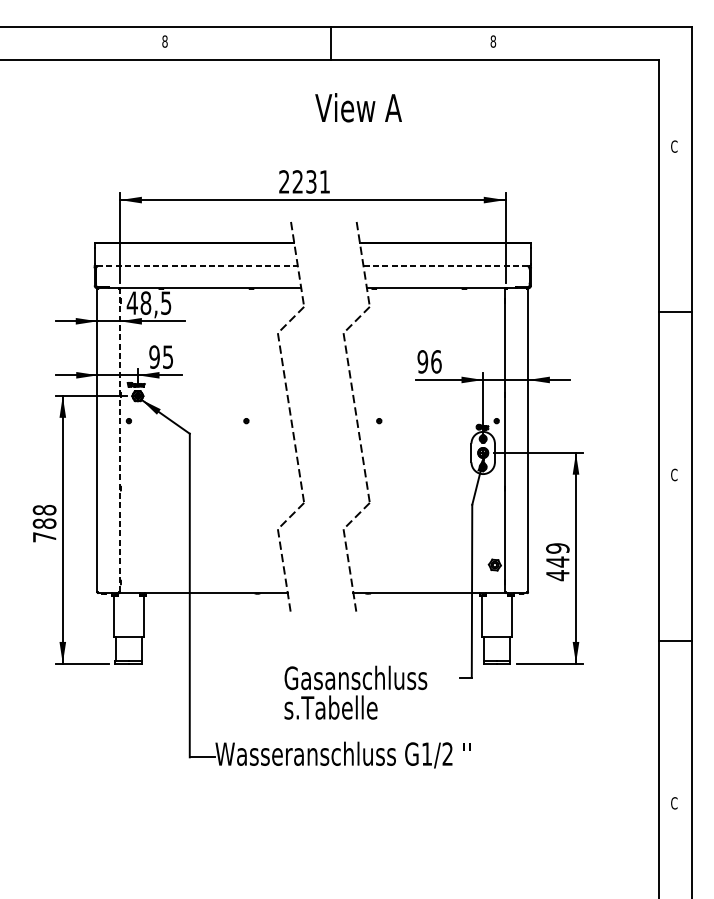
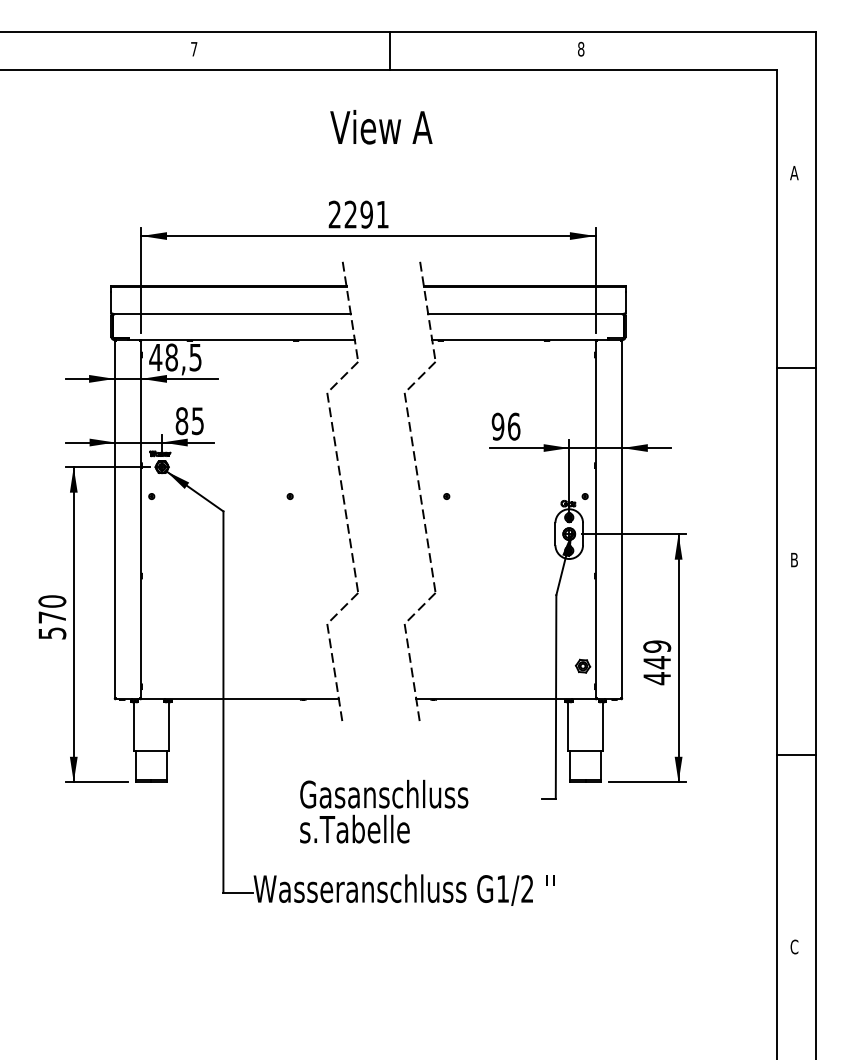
text: (165, 40) -> (194, 48), 8 -> 7
text: (358, 107) -> (381, 127), moved
text: (674, 146) -> (794, 172), C -> A
text: (311, 181) -> (366, 214), 2231 -> 2291
line: (197, 266) -> (232, 314), dashed -> solid
line: (446, 266) -> (526, 314), dashed -> solid
text: (154, 357) -> (181, 421), 95 -> 85
line: (120, 440) -> (141, 519), dashed -> solid
text: (674, 474) -> (794, 559), C -> B
text: (44, 523) -> (52, 617), 788 -> 570
text: (356, 692) -> (384, 811), moved

